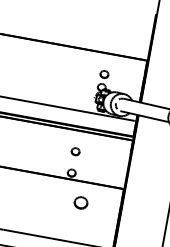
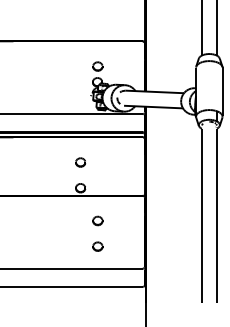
part: (80, 202) -> (97, 220), size x0.62
part: (76, 224) -> (97, 246), added

